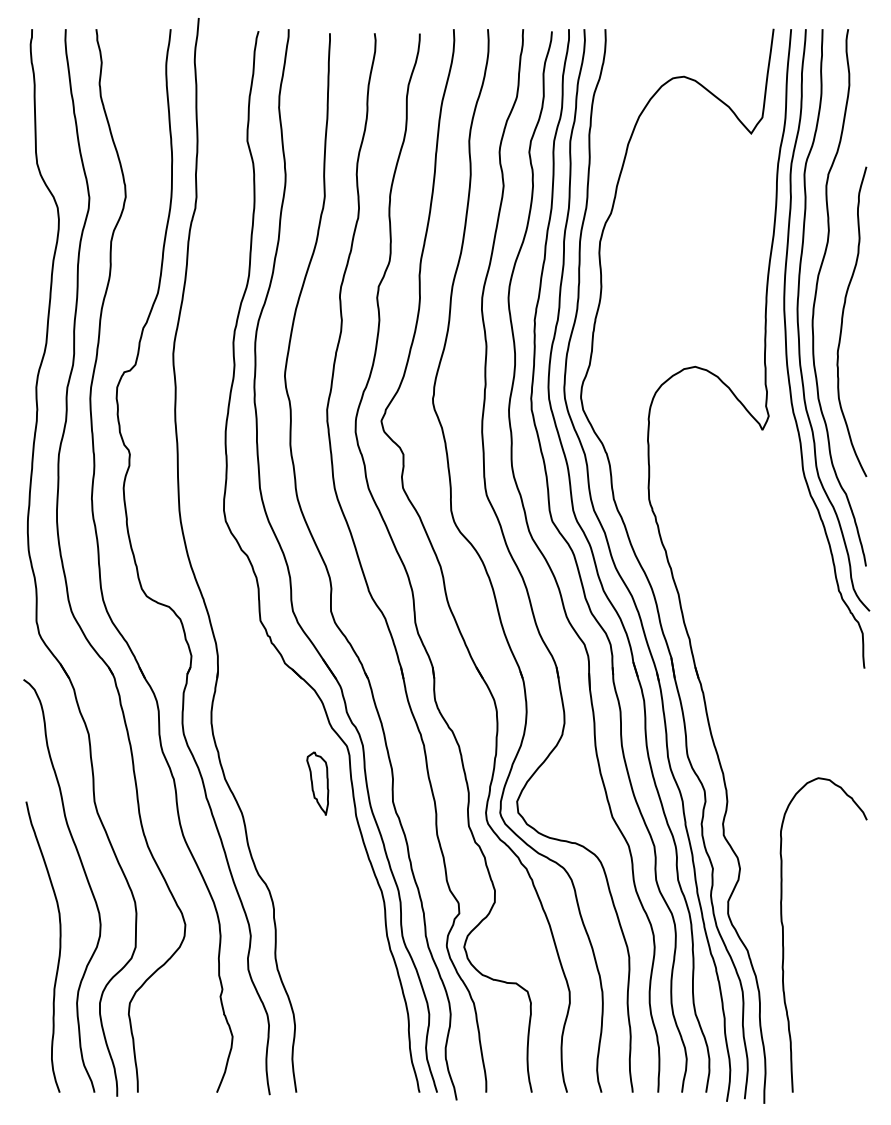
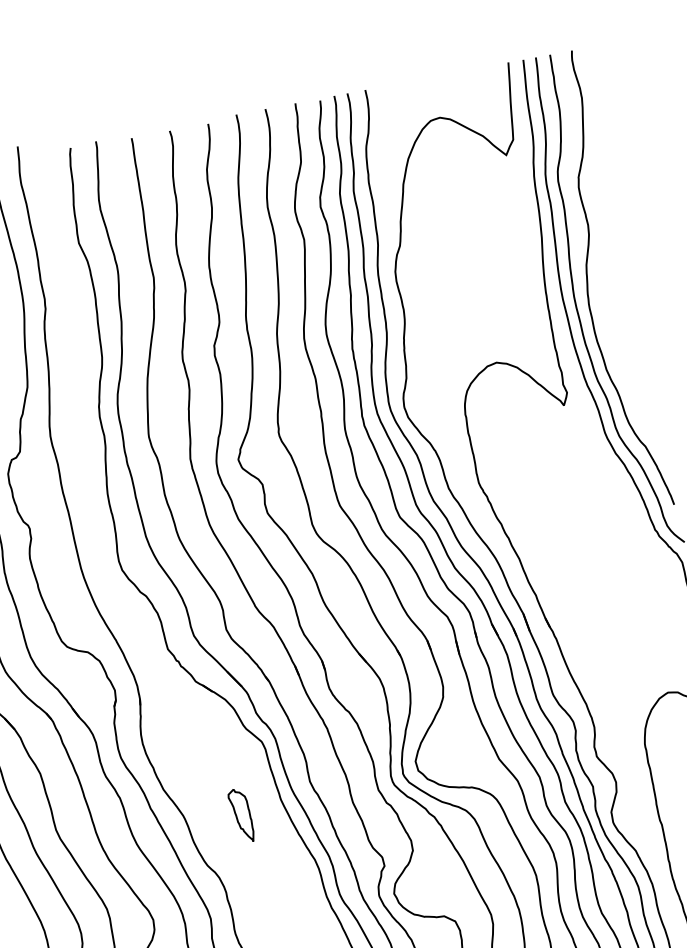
curve: (843, 318) -> (614, 297), removed
part: (317, 783) -> (241, 815), moved

